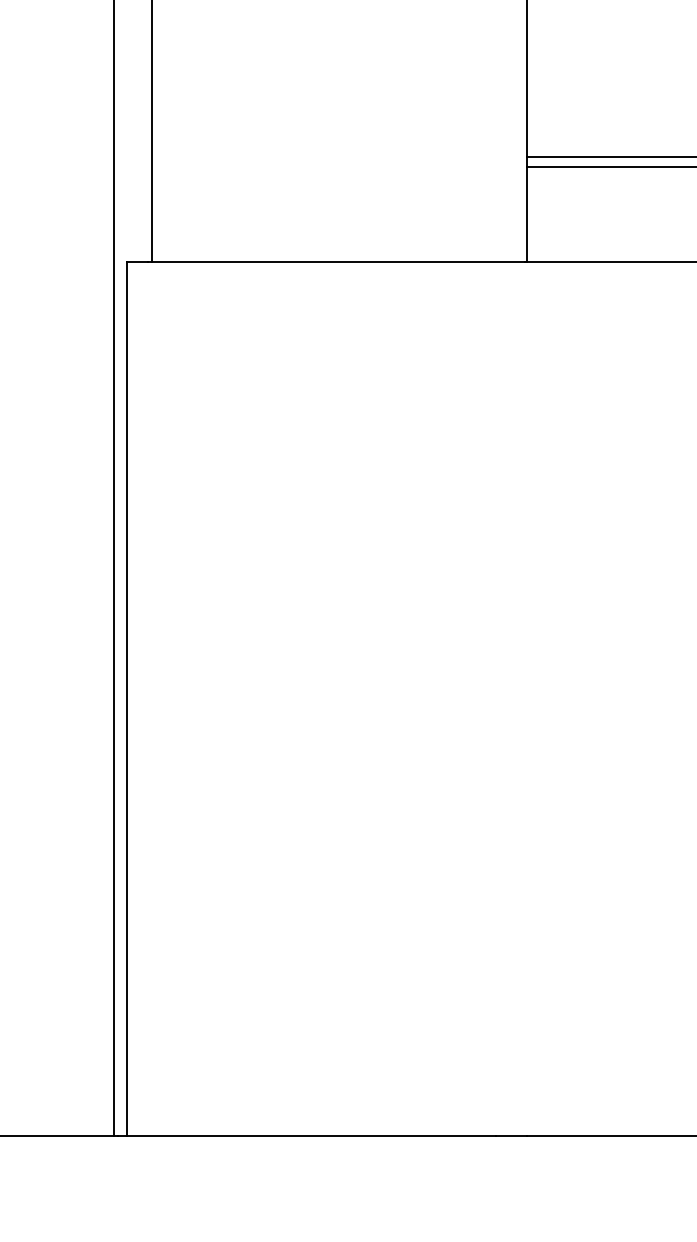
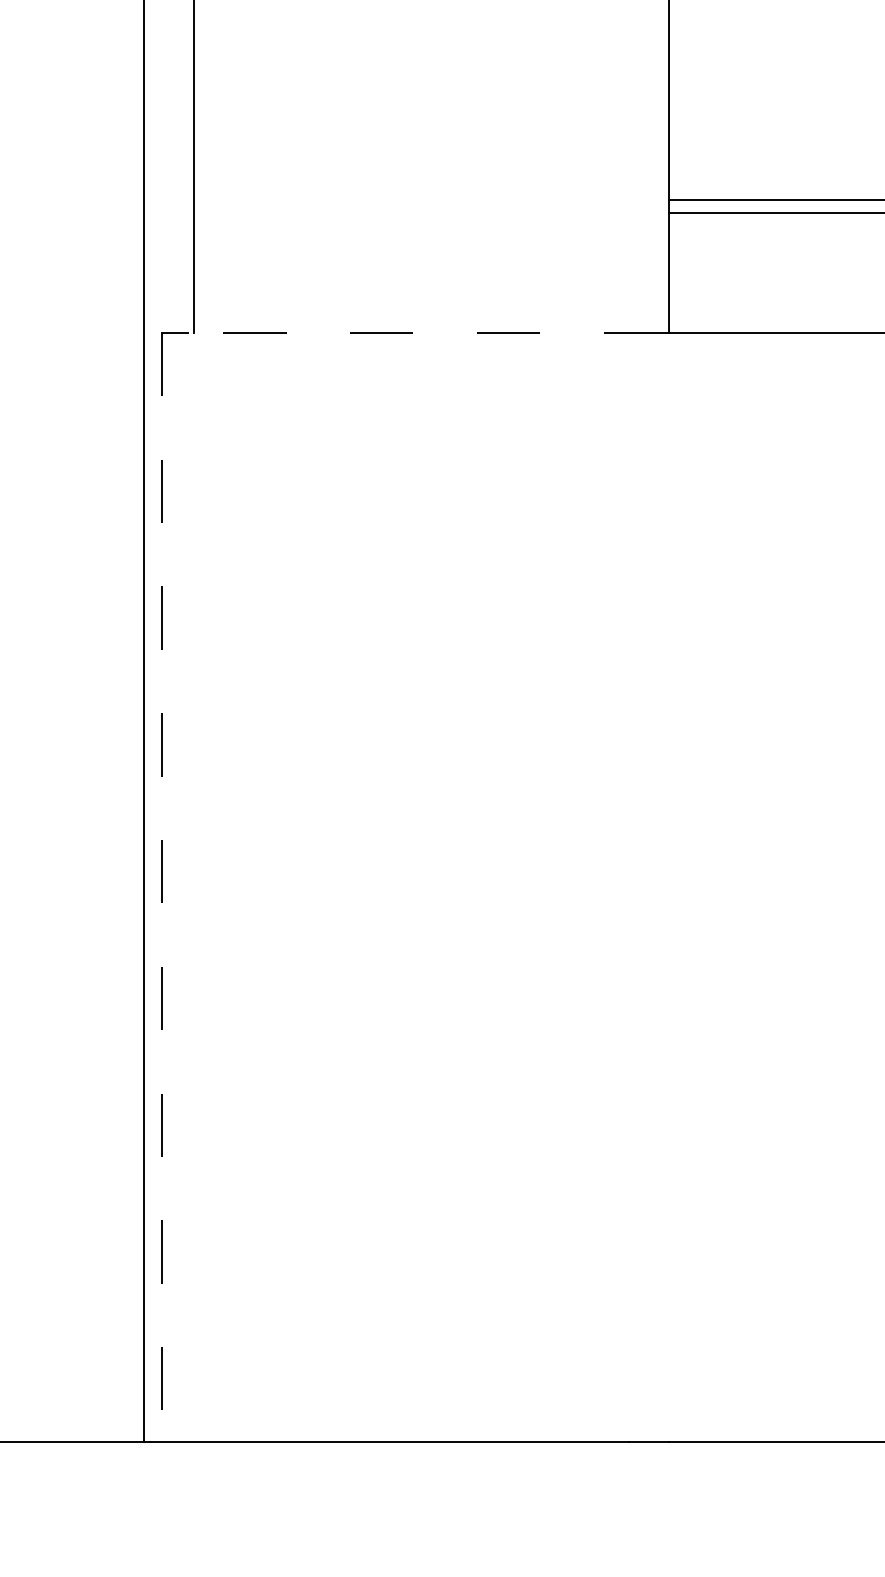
line: (336, 261) -> (427, 332), solid -> dashed
line: (127, 698) -> (161, 887), solid -> dashed

